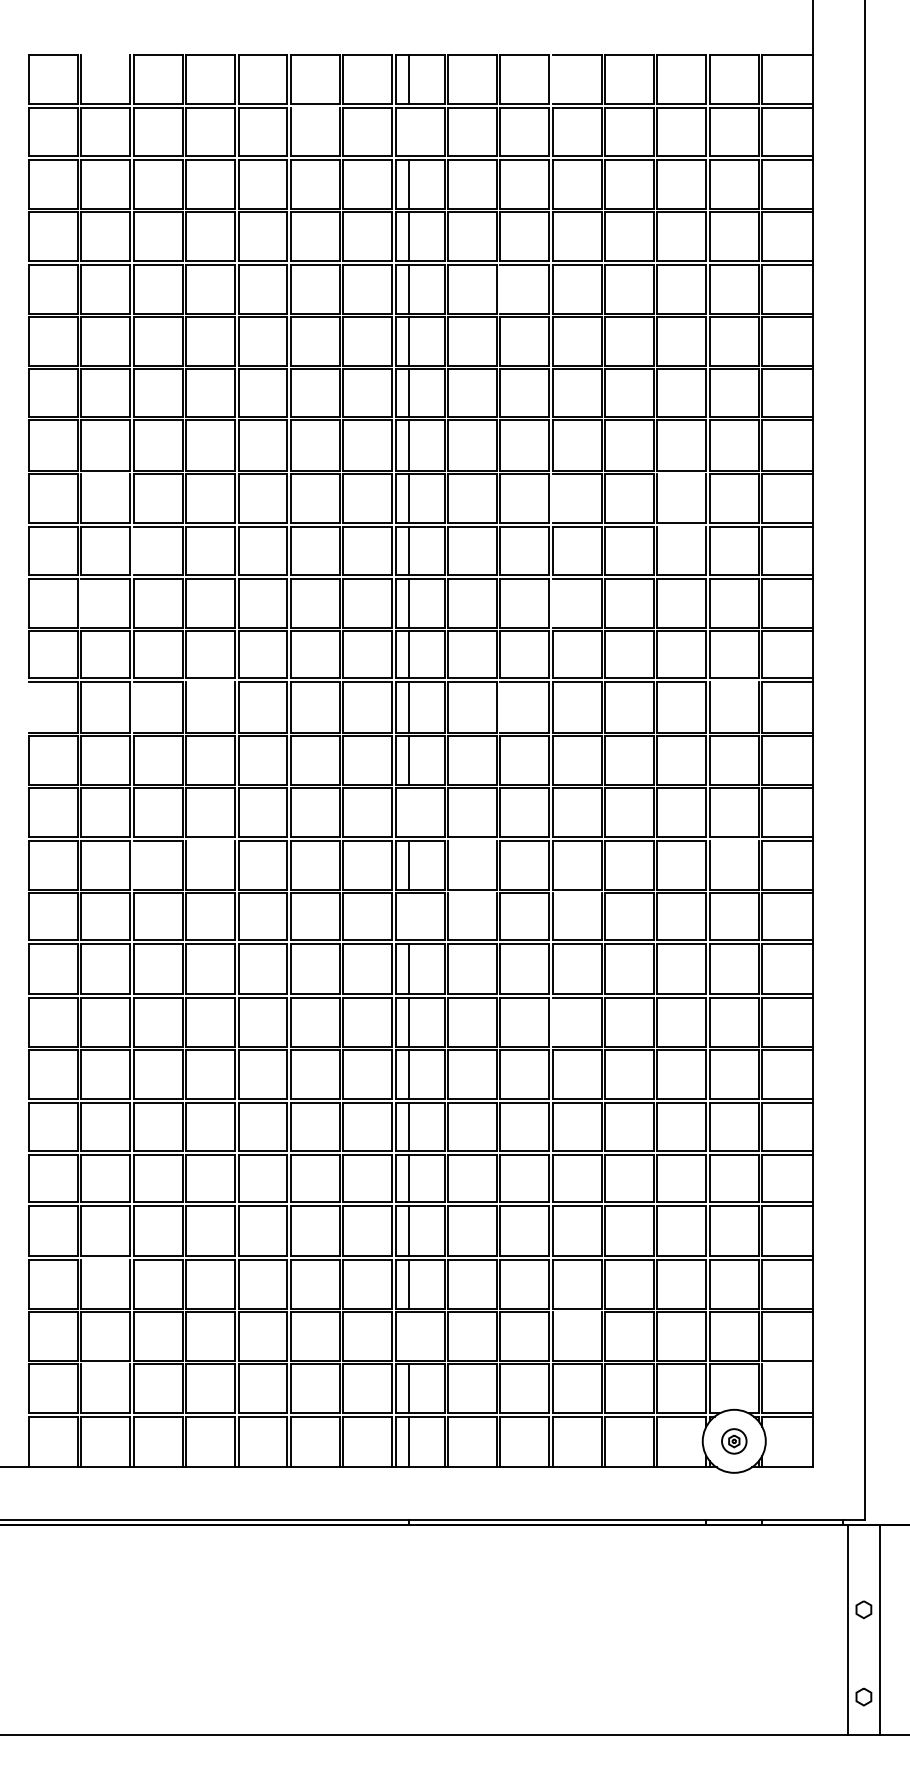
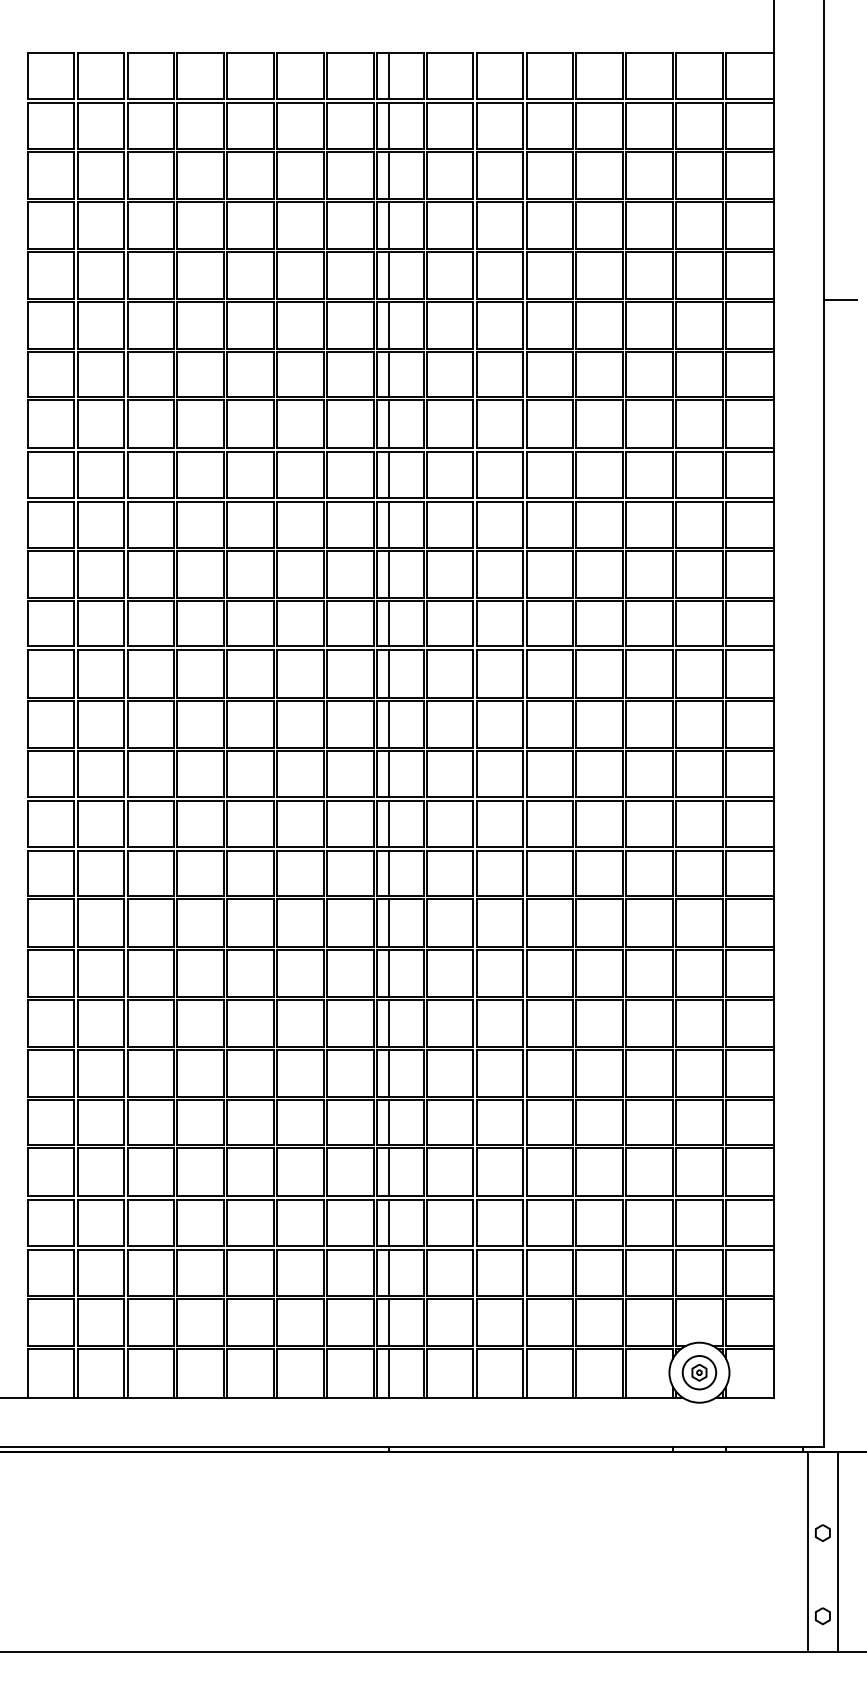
line: (105, 54) -> (100, 52), added
line: (552, 79) -> (526, 75), added
line: (315, 107) -> (300, 102), added
line: (408, 131) -> (389, 125), added
line: (500, 289) -> (476, 275), added
line: (882, 314) -> (840, 299), added
line: (105, 473) -> (100, 451), added
line: (681, 473) -> (649, 451), added
line: (552, 498) -> (526, 474), added
line: (681, 526) -> (649, 501), added
line: (133, 550) -> (127, 524), added
line: (81, 603) -> (77, 574), added
line: (552, 603) -> (526, 574), added
line: (210, 681) -> (200, 649), added
line: (734, 681) -> (699, 649), added
line: (28, 707) -> (27, 673), added
line: (133, 707) -> (127, 673), added
line: (500, 707) -> (476, 673), added
line: (408, 812) -> (389, 773), added
line: (210, 840) -> (200, 800), added
line: (471, 840) -> (449, 800), added
line: (734, 840) -> (699, 800), added
line: (133, 864) -> (127, 823), added
line: (471, 892) -> (449, 850), added
line: (576, 892) -> (549, 850), added
line: (408, 916) -> (389, 872), added
line: (552, 1022) -> (526, 973), added
line: (105, 1259) -> (100, 1199), added
line: (576, 1311) -> (549, 1249), added
line: (408, 1336) -> (389, 1272), added
line: (105, 1364) -> (100, 1299), added
line: (787, 1364) -> (750, 1299), added
part: (734, 1441) -> (699, 1372), size x1.43

